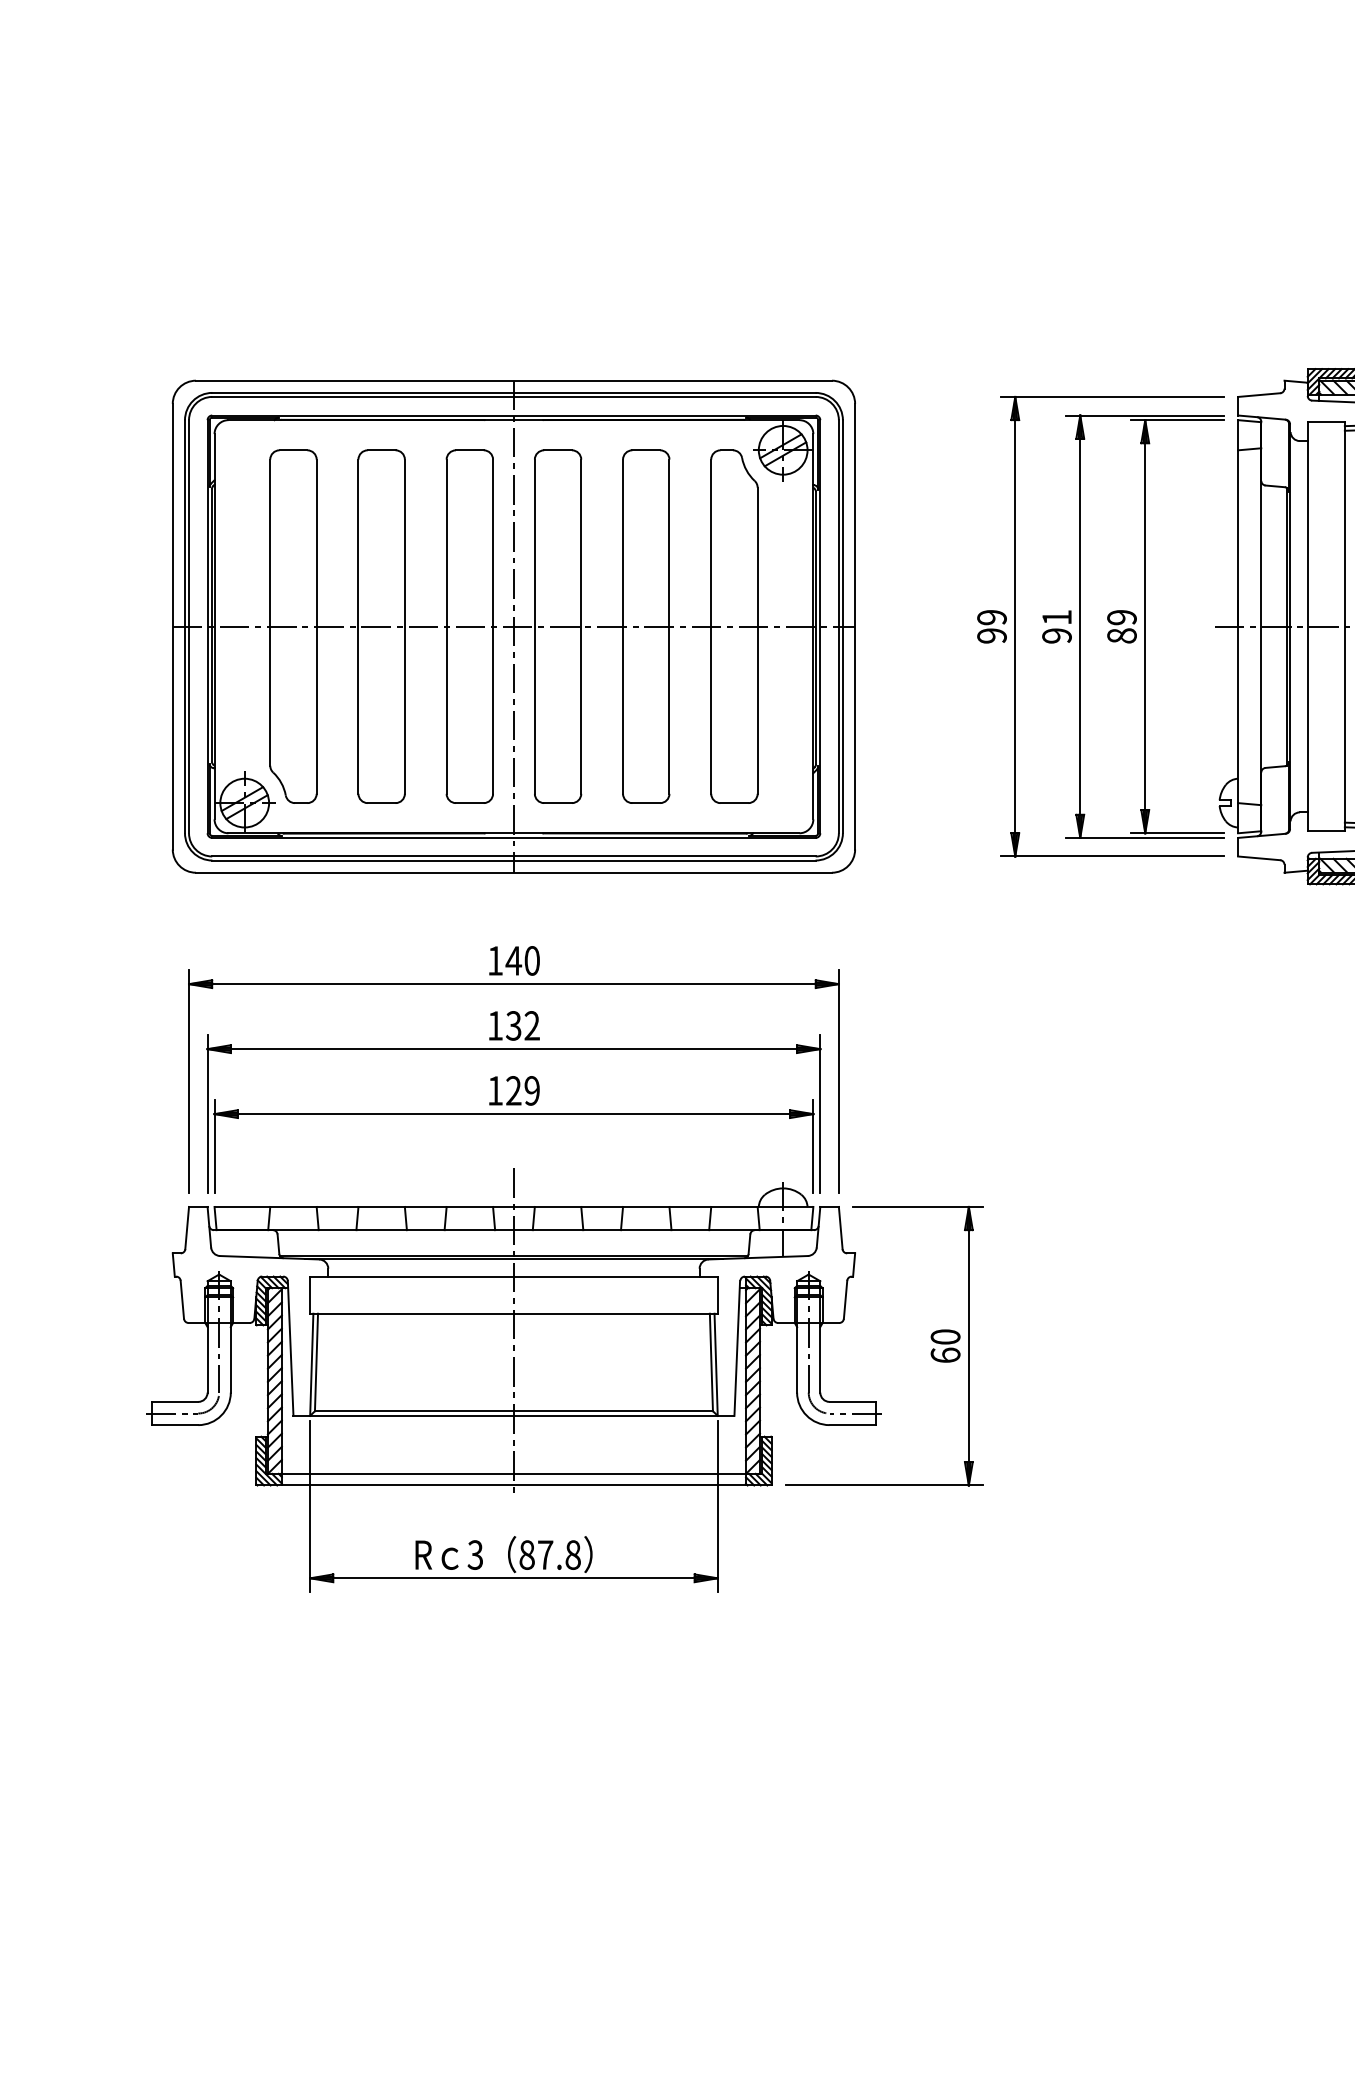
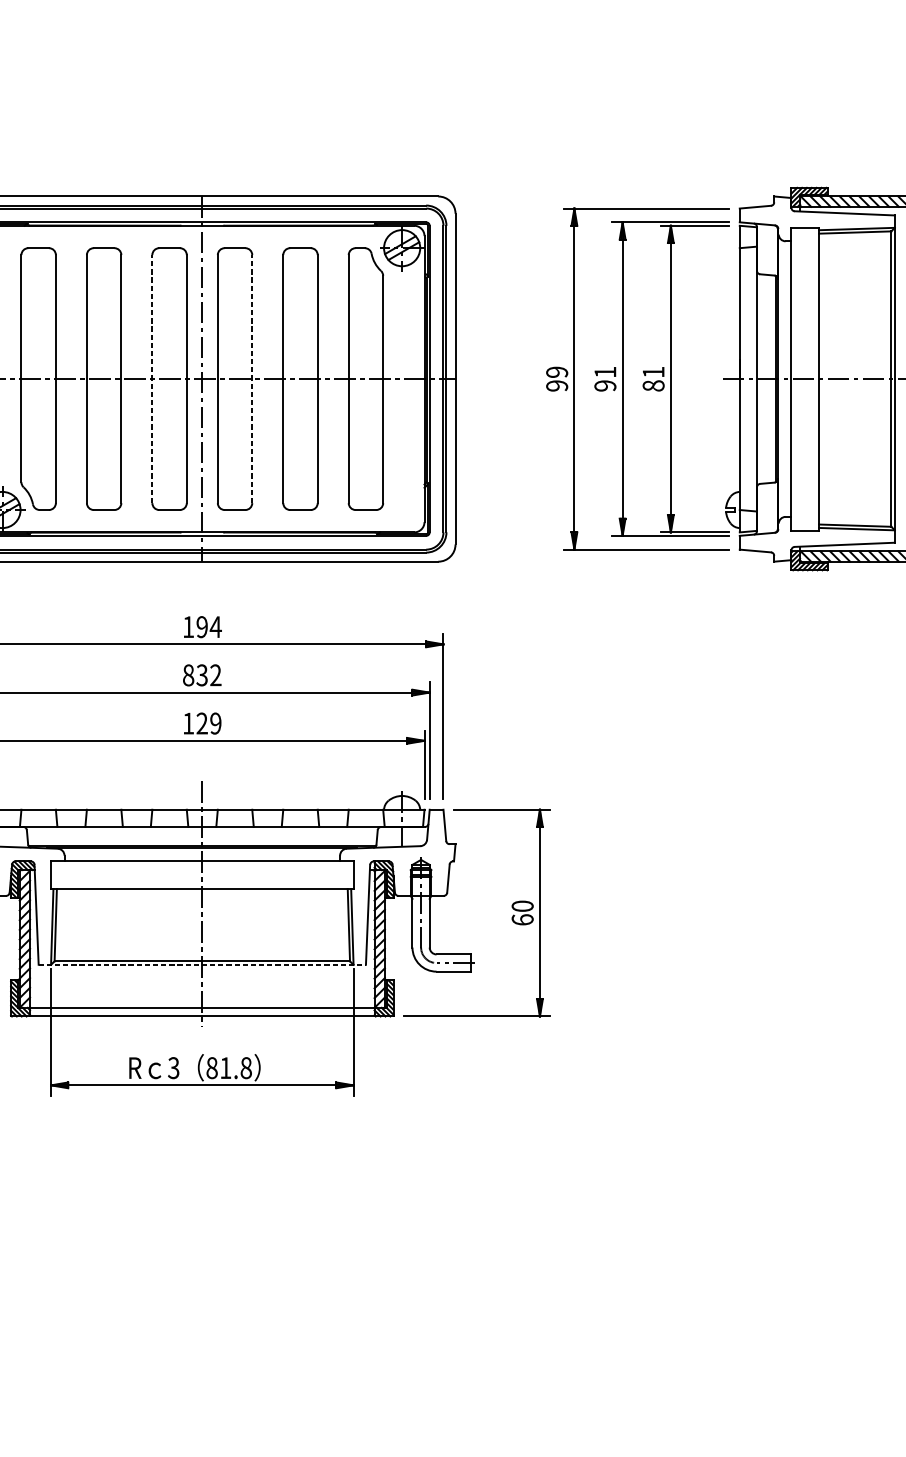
text: (1121, 617) -> (653, 372), 89 -> 81
line: (446, 626) -> (152, 378), solid -> dashed
line: (581, 626) -> (252, 378), solid -> dashed
text: (522, 960) -> (208, 626), 140 -> 194
text: (495, 1025) -> (188, 675), 132 -> 832
line: (514, 1415) -> (202, 964), solid -> dashed
text: (545, 1554) -> (225, 1067), 87.8 -> 81.8

